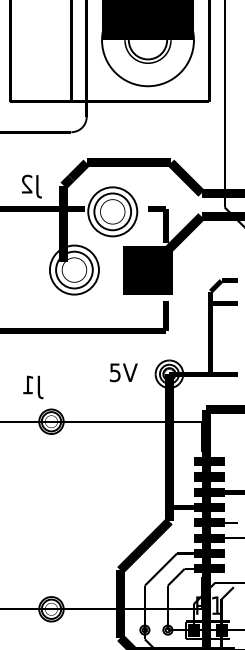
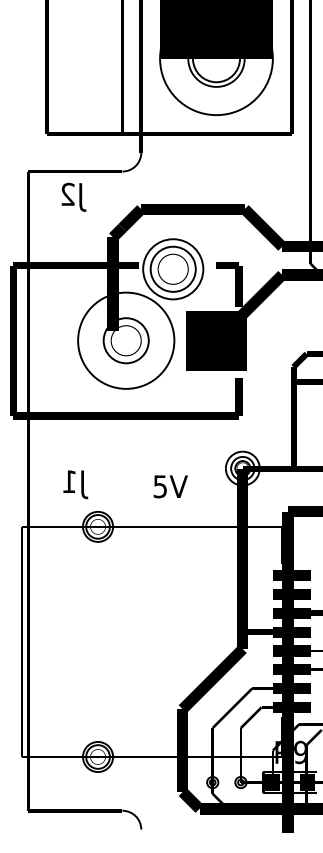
text: (31, 185) -> (73, 196), moved
circle: (74, 269) -> (126, 340), size x1.6
text: (123, 372) -> (170, 486), moved
text: (216, 605) -> (300, 752), R1 -> R9

